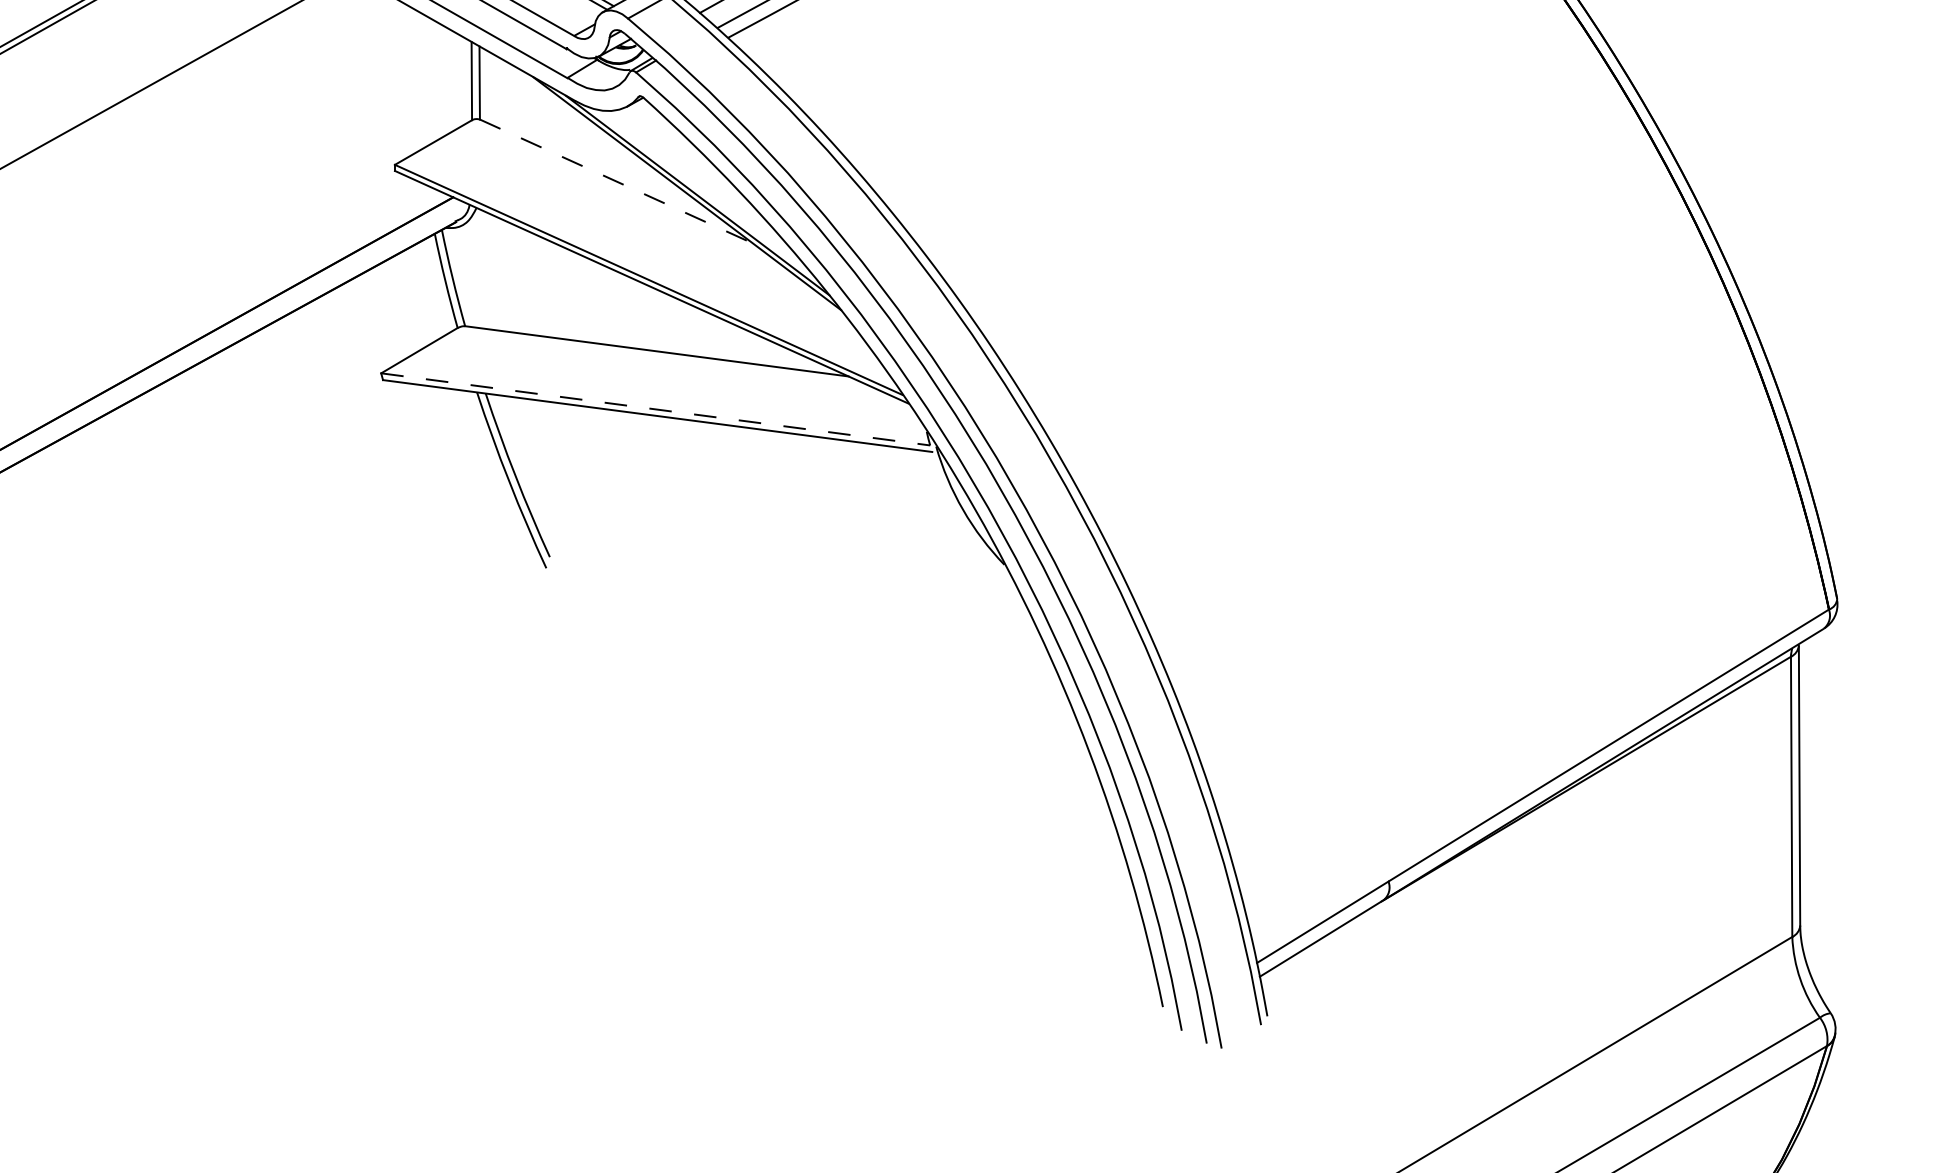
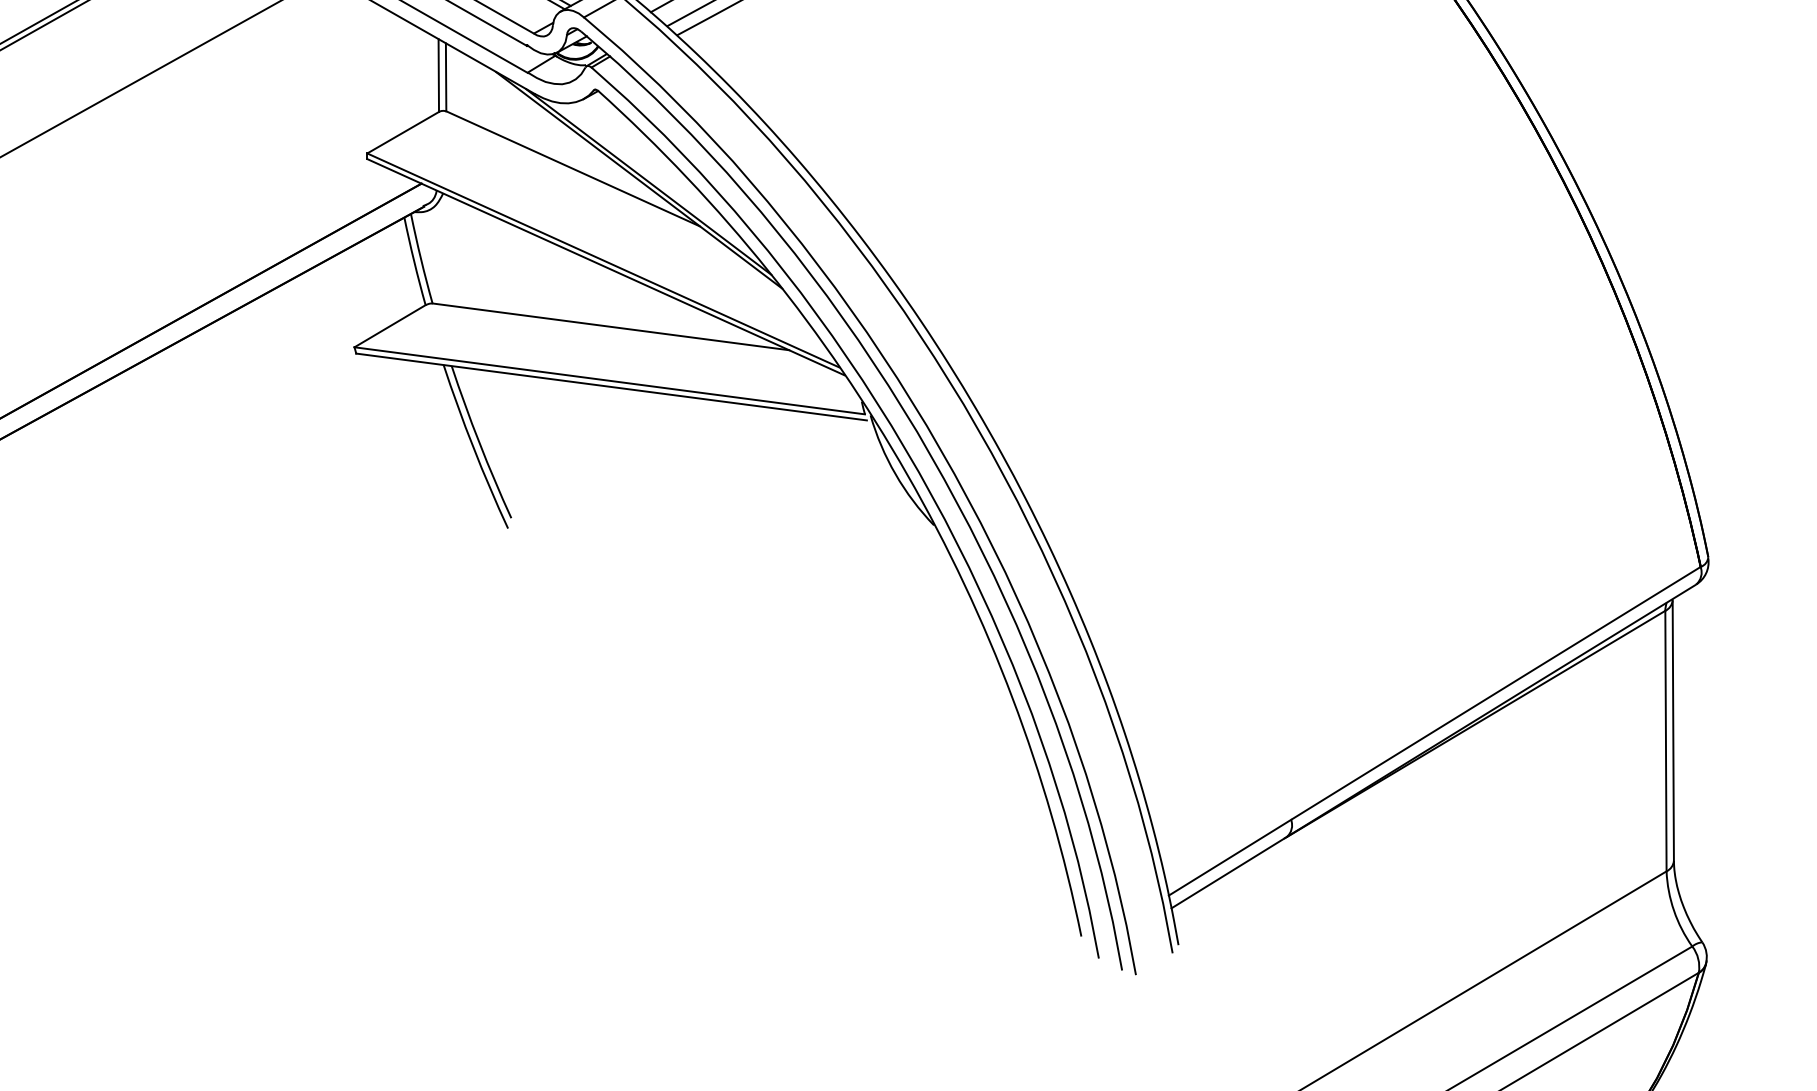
line: (616, 181) -> (573, 168), dashed -> solid
line: (655, 409) -> (609, 380), dashed -> solid

